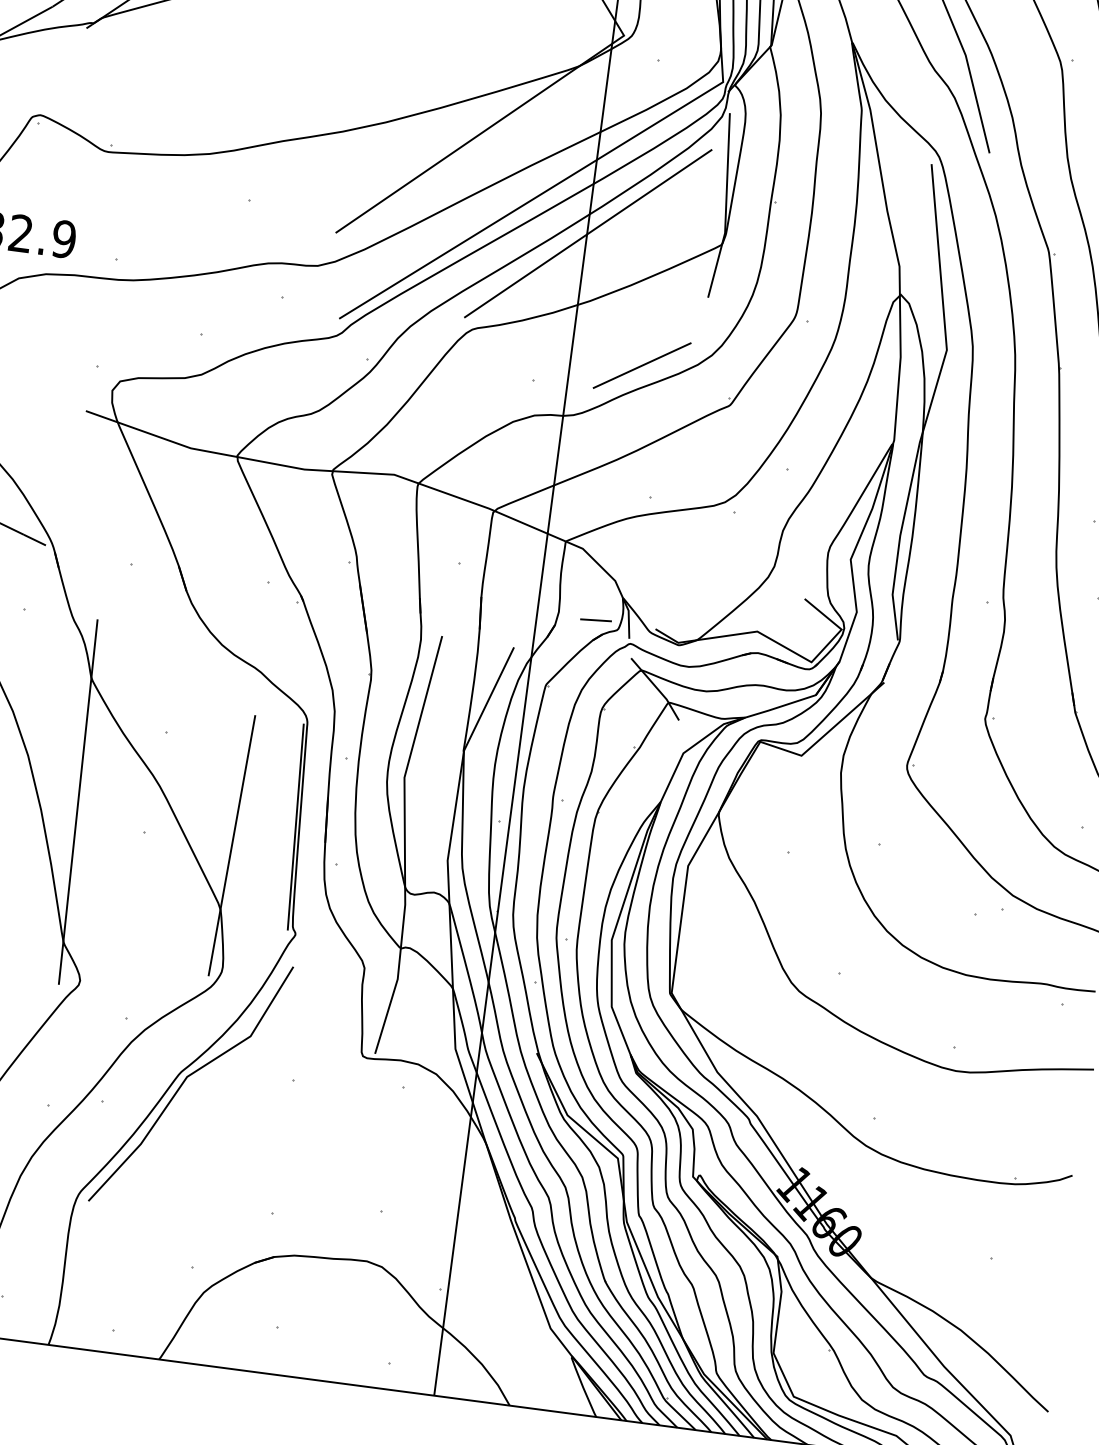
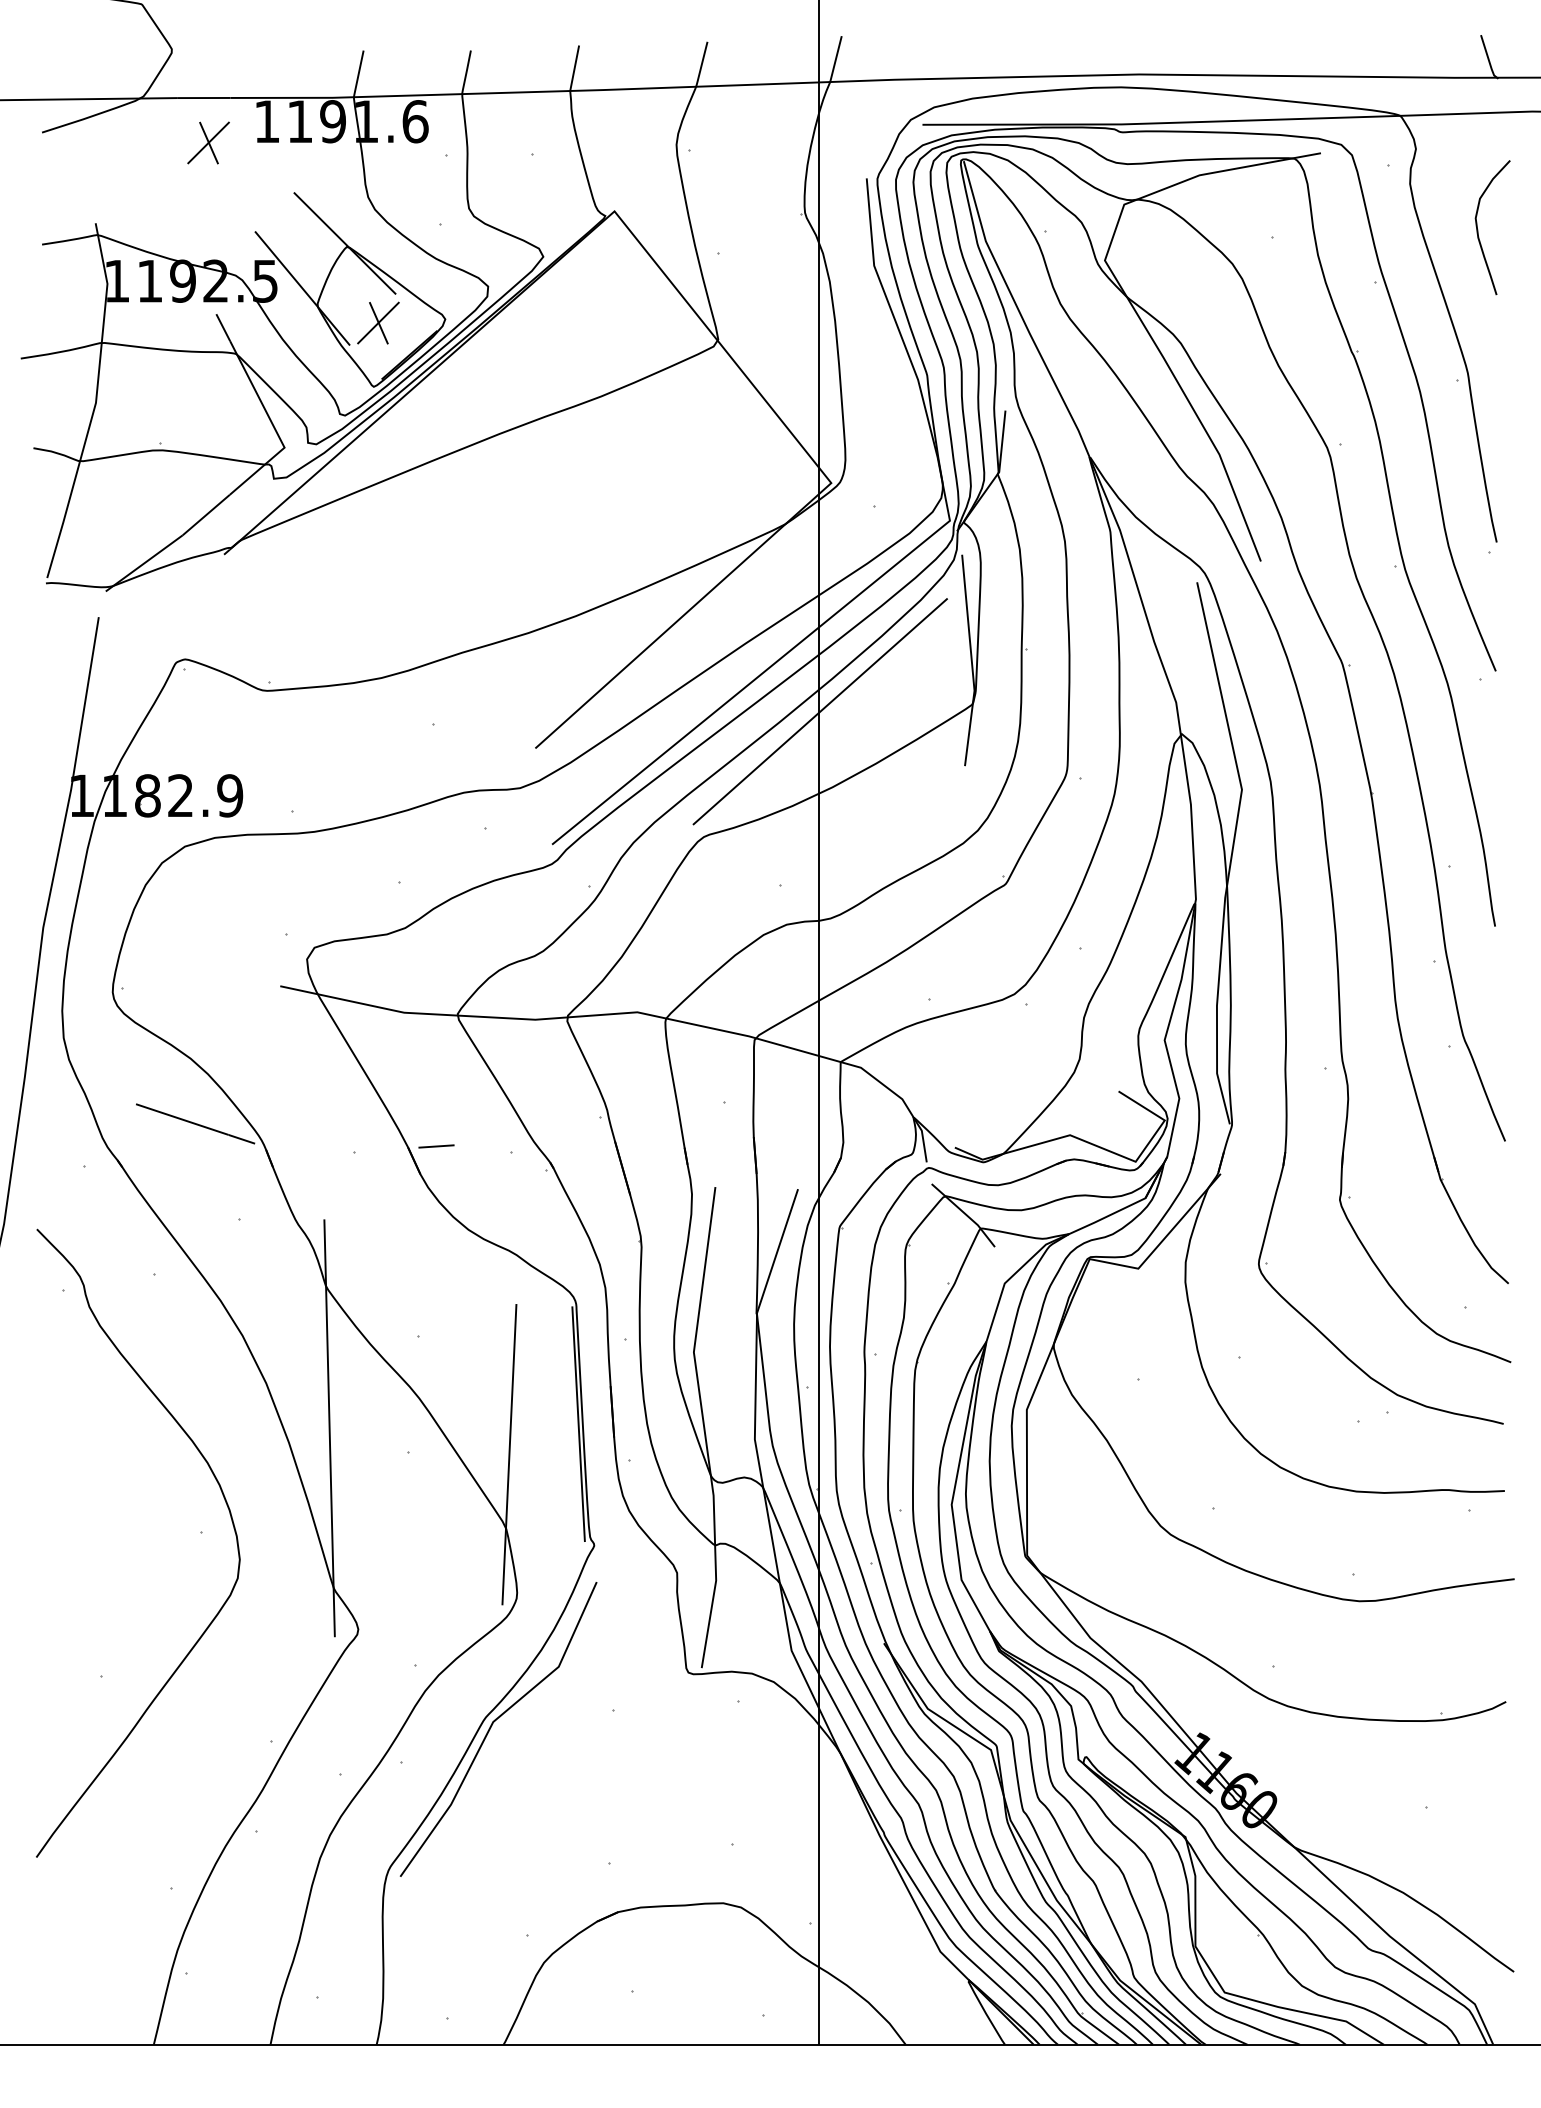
line: (641, 365) -> (900, 852), removed
line: (596, 620) -> (436, 1146), moved

